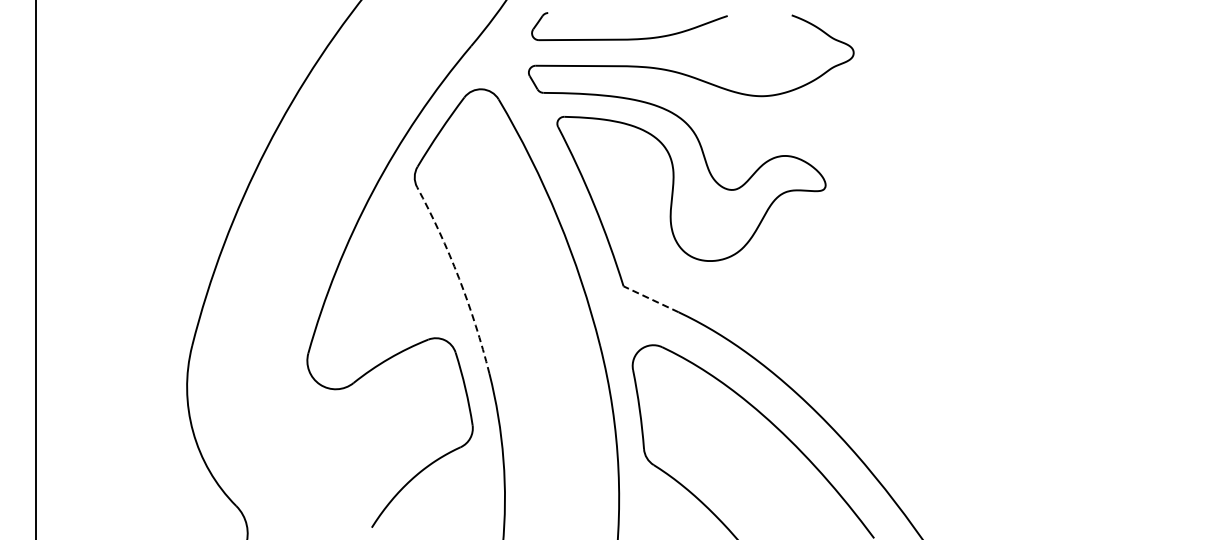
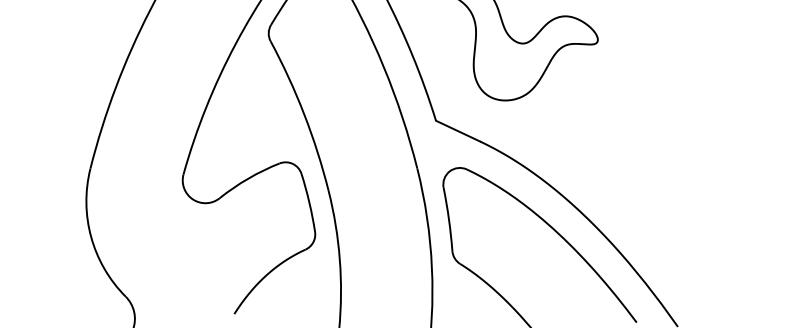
arc: (459, 278) -> (304, 114), dashed -> solid
line: (650, 299) -> (457, 131), dashed -> solid

